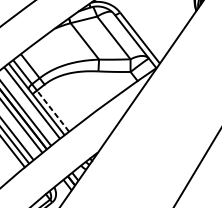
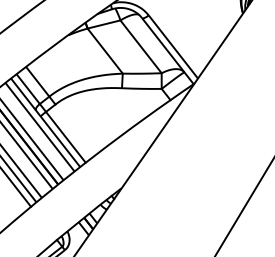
line: (52, 110) -> (65, 136), dashed -> solid

